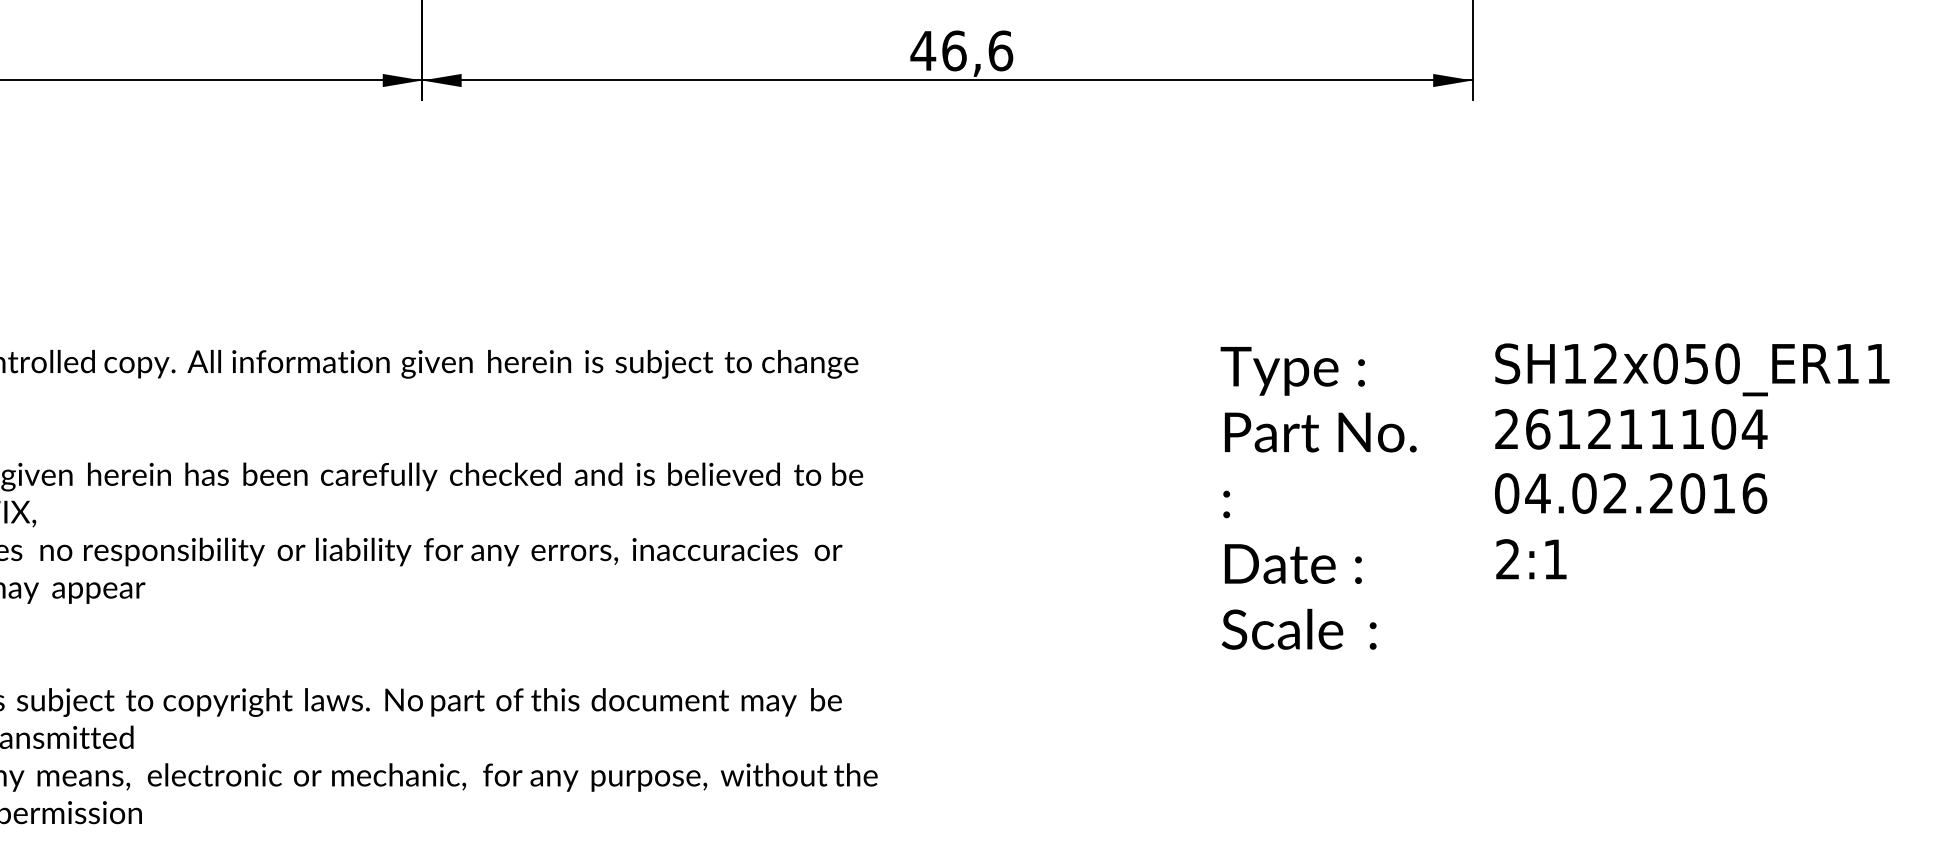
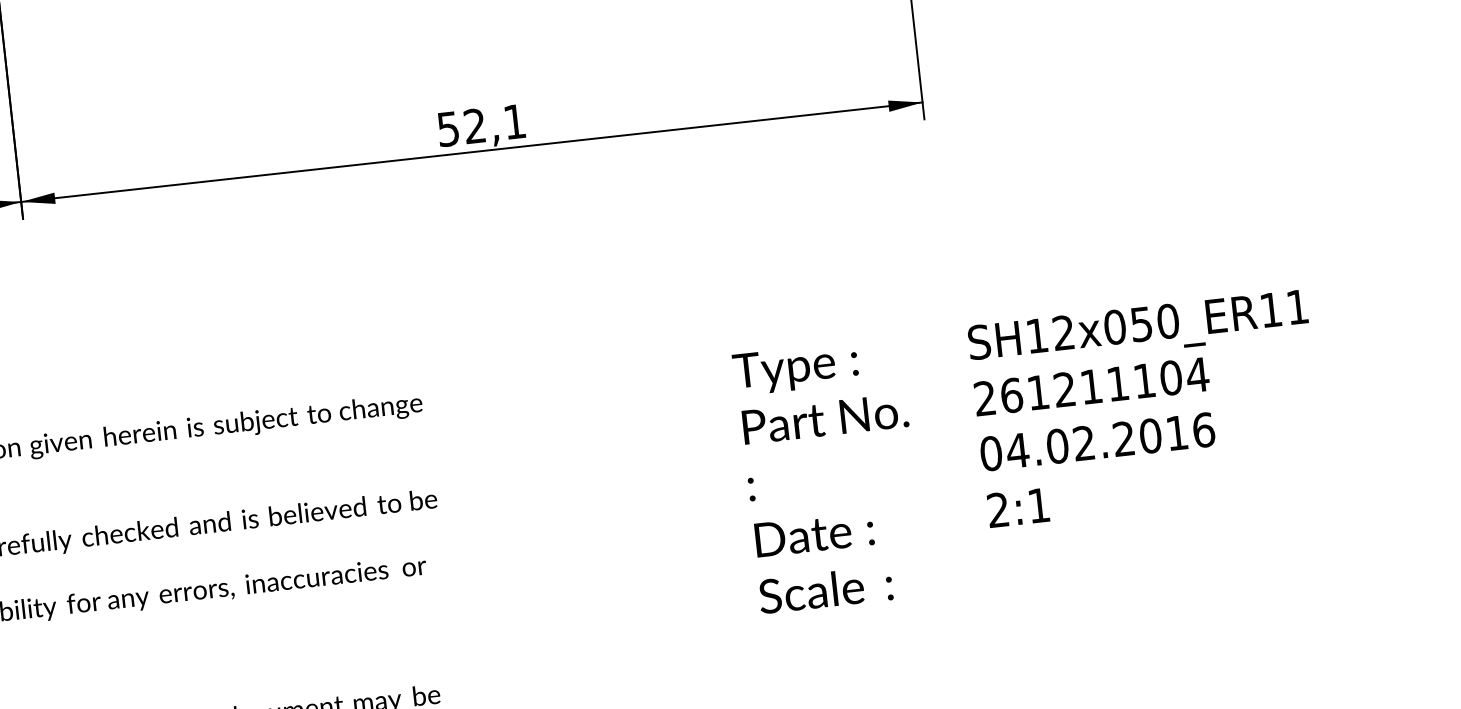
text: (961, 50) -> (481, 125), 46,6 -> 52,1

